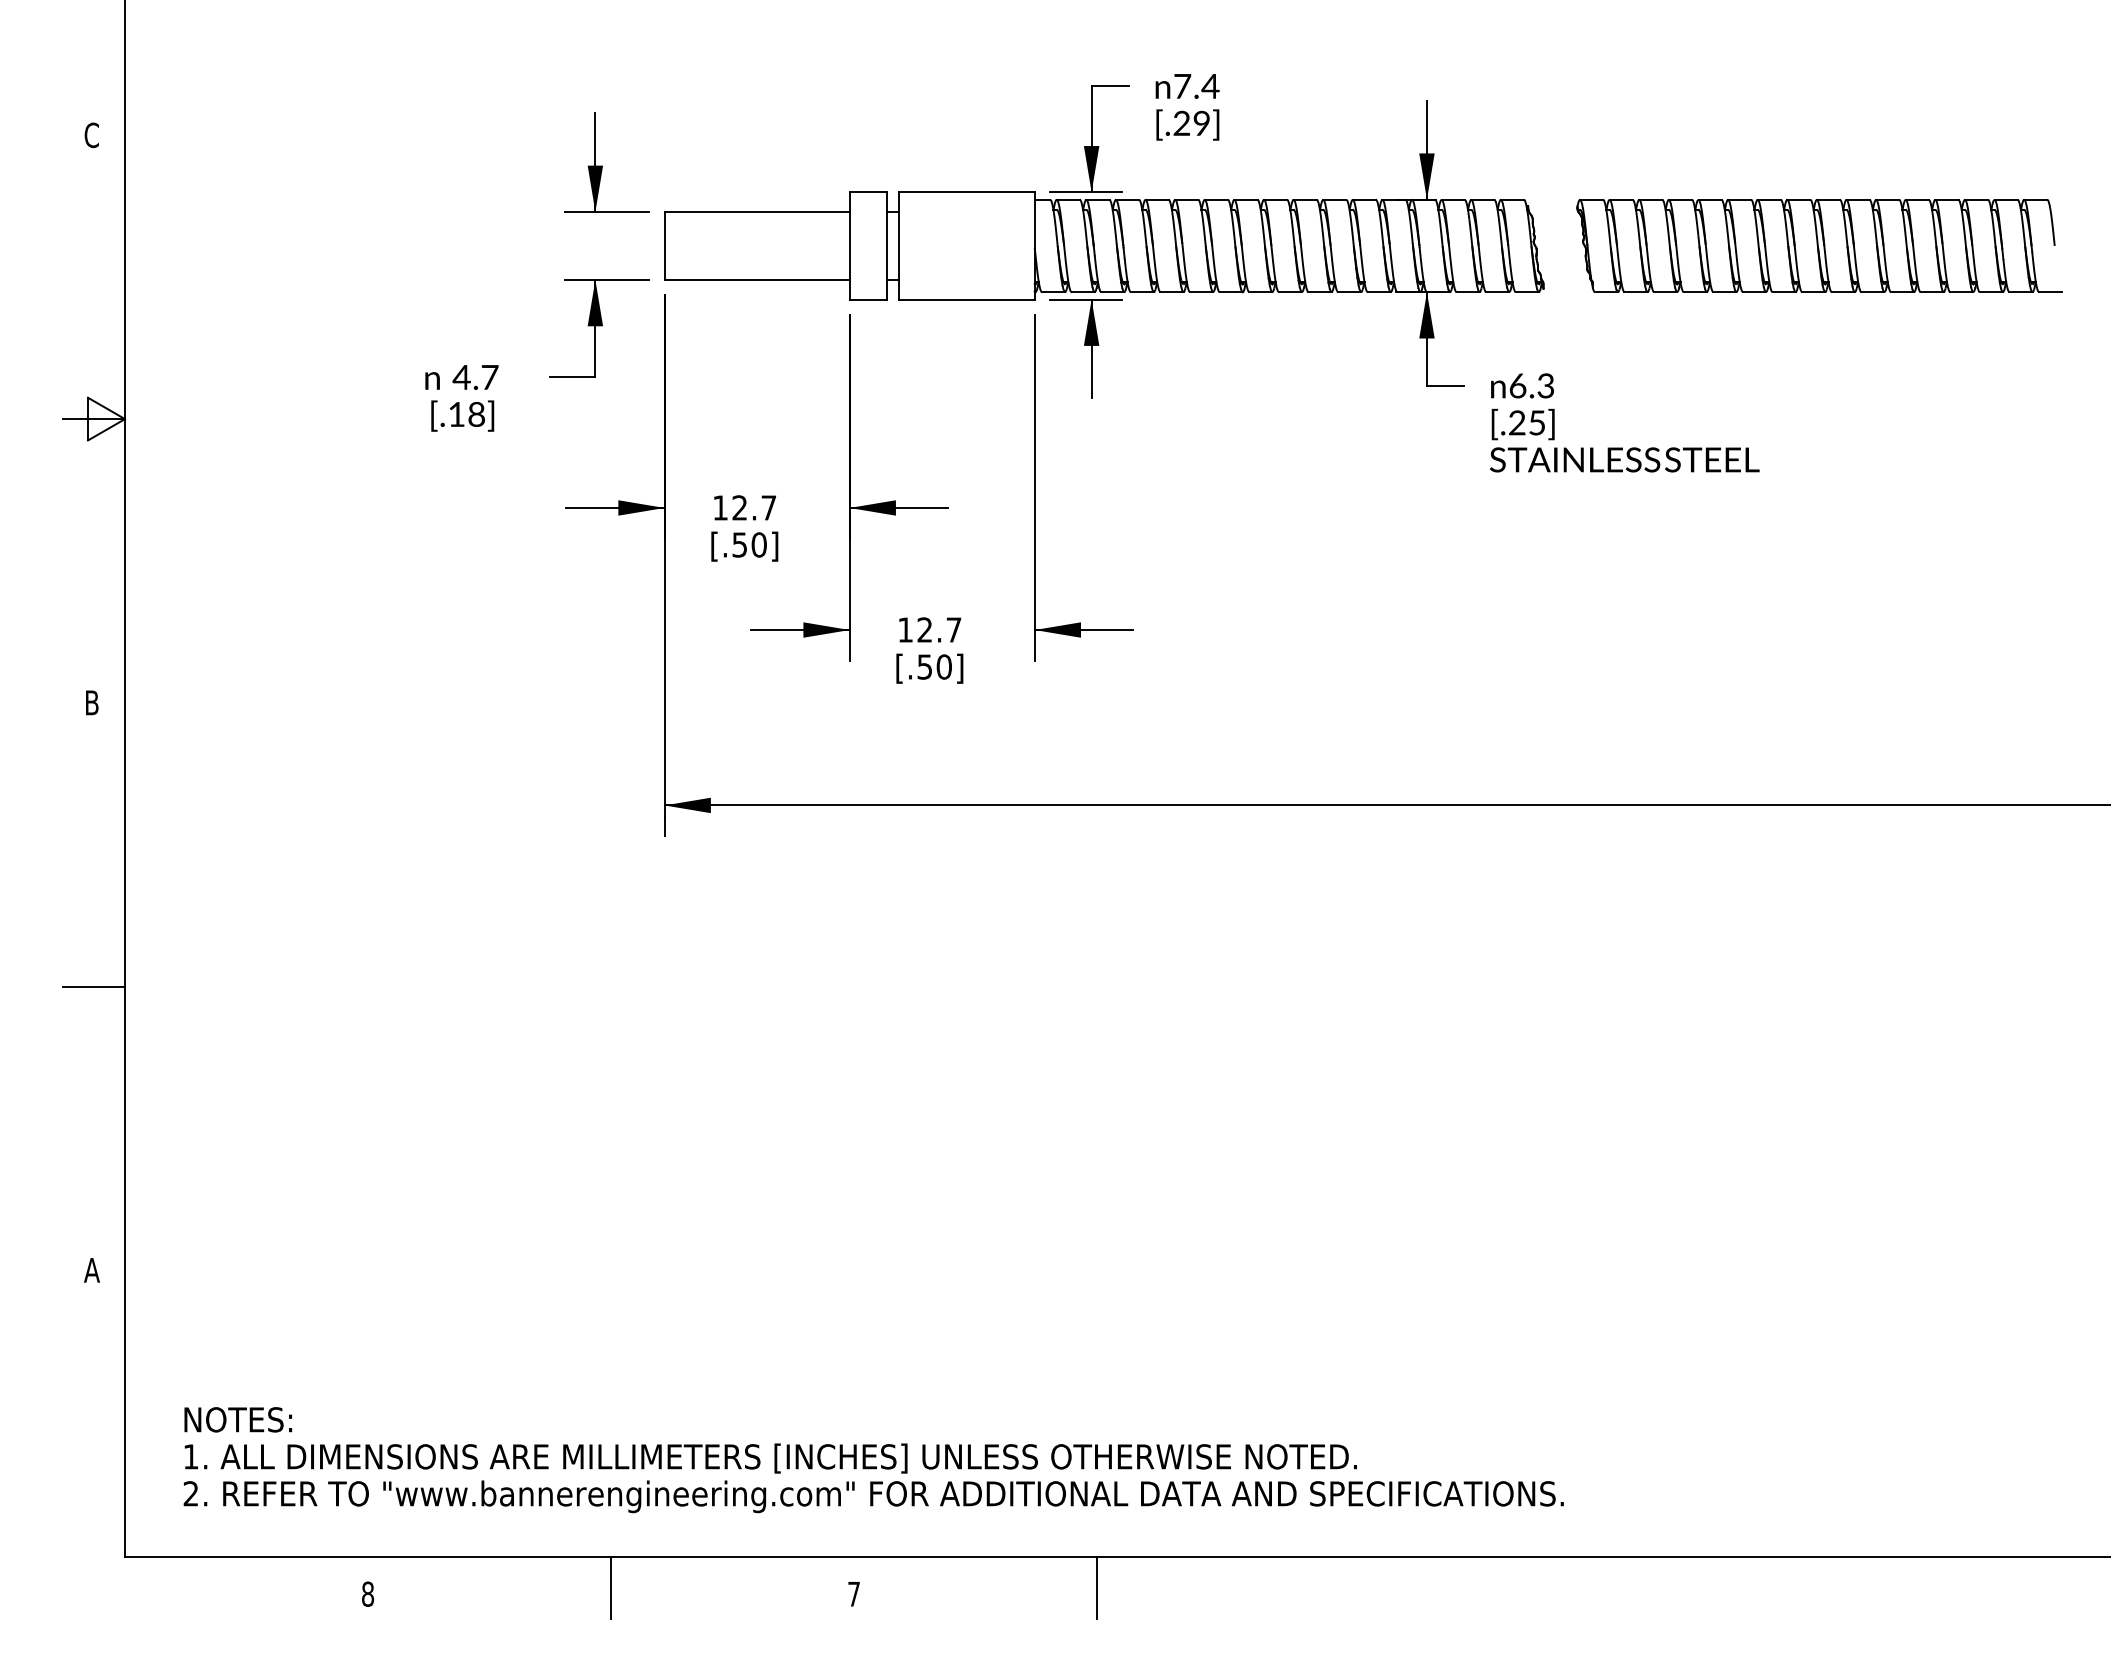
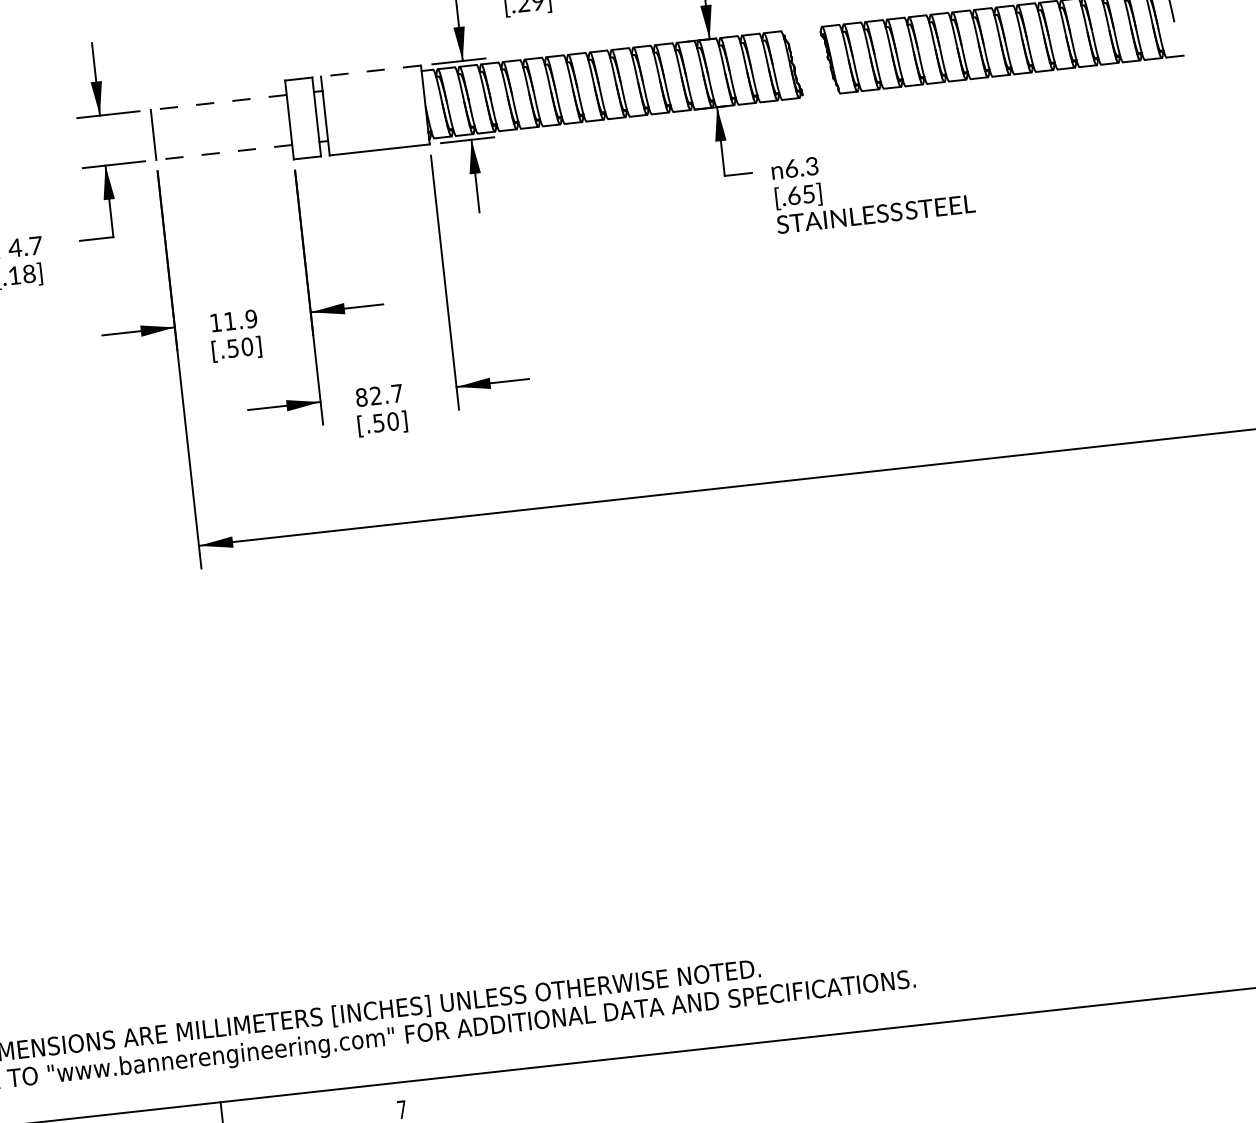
line: (966, 192) -> (370, 71), solid -> dashed
line: (757, 211) -> (219, 102), solid -> dashed
line: (757, 280) -> (224, 152), solid -> dashed
text: (1517, 422) -> (794, 195), [.25] -> [.65]
text: (754, 507) -> (240, 319), 12.7 -> 11.9
text: (905, 629) -> (361, 397), 12.7 -> 82.7
line: (1097, 1587) -> (580, 1085), removed

